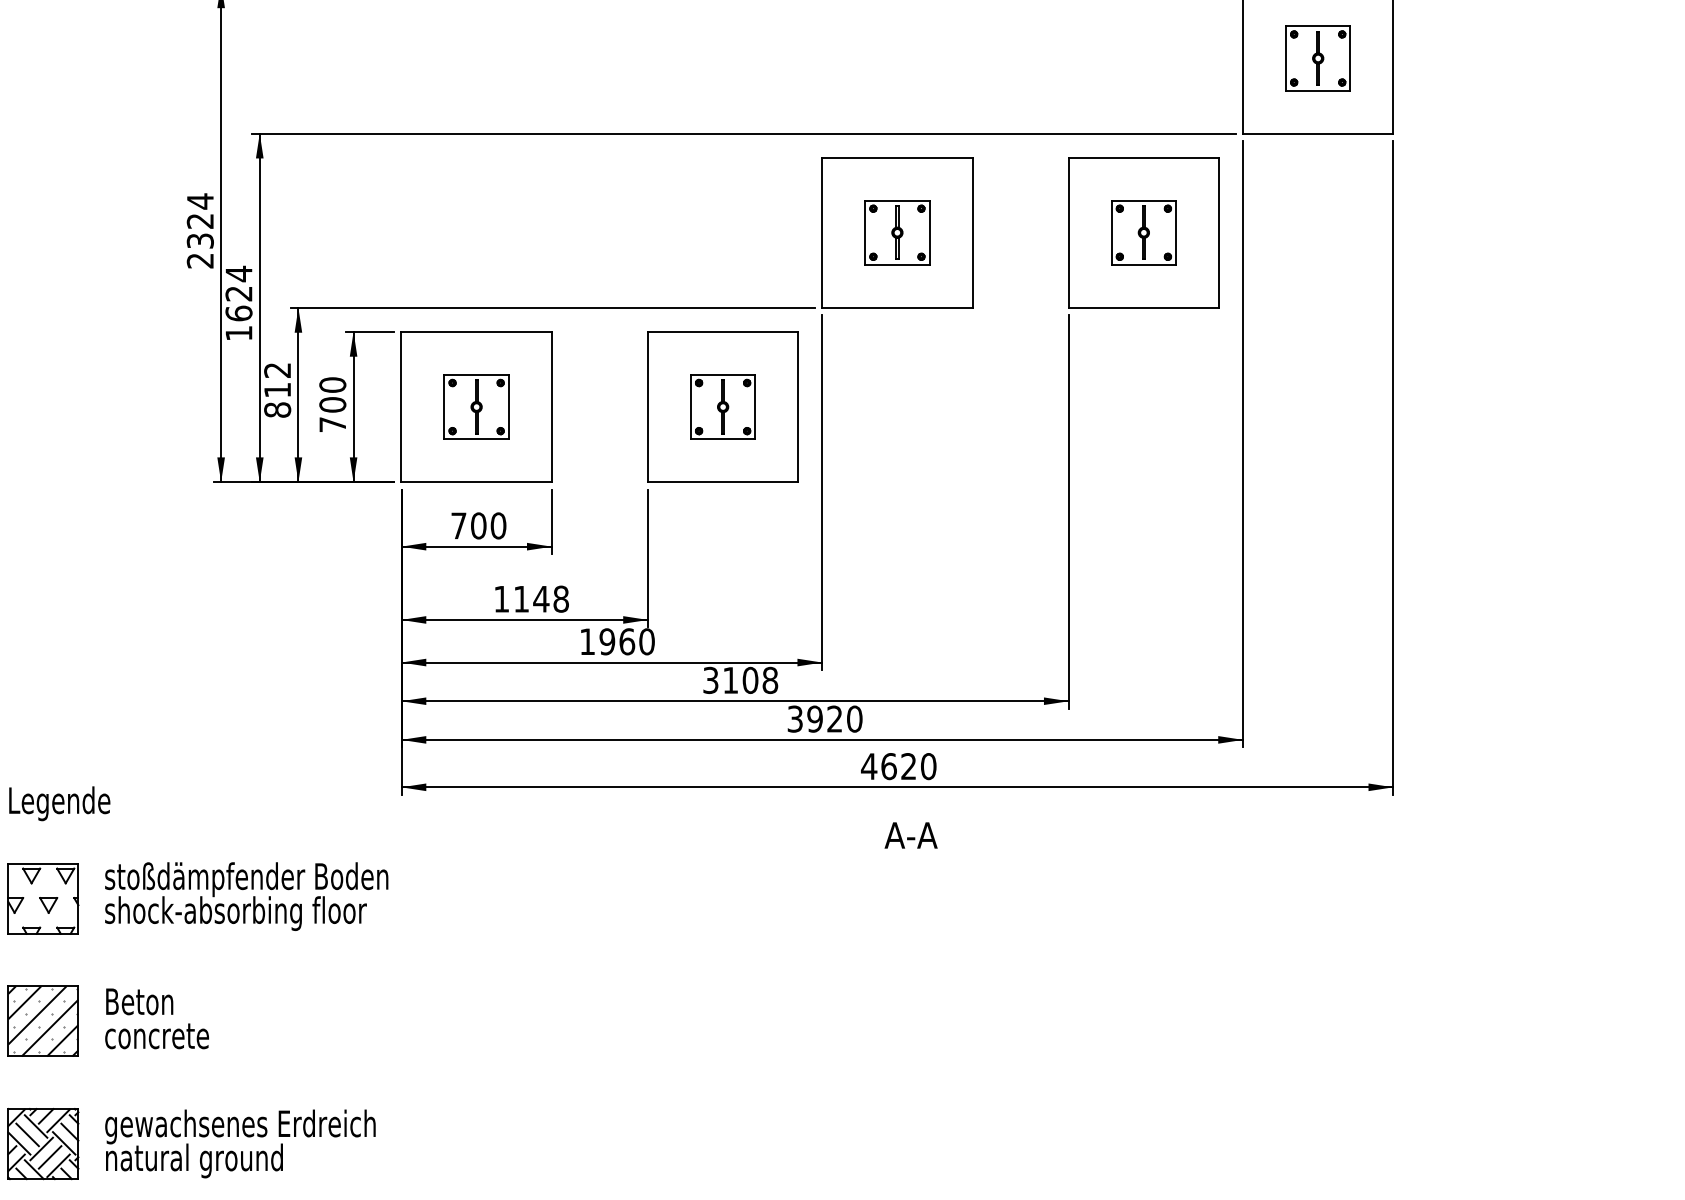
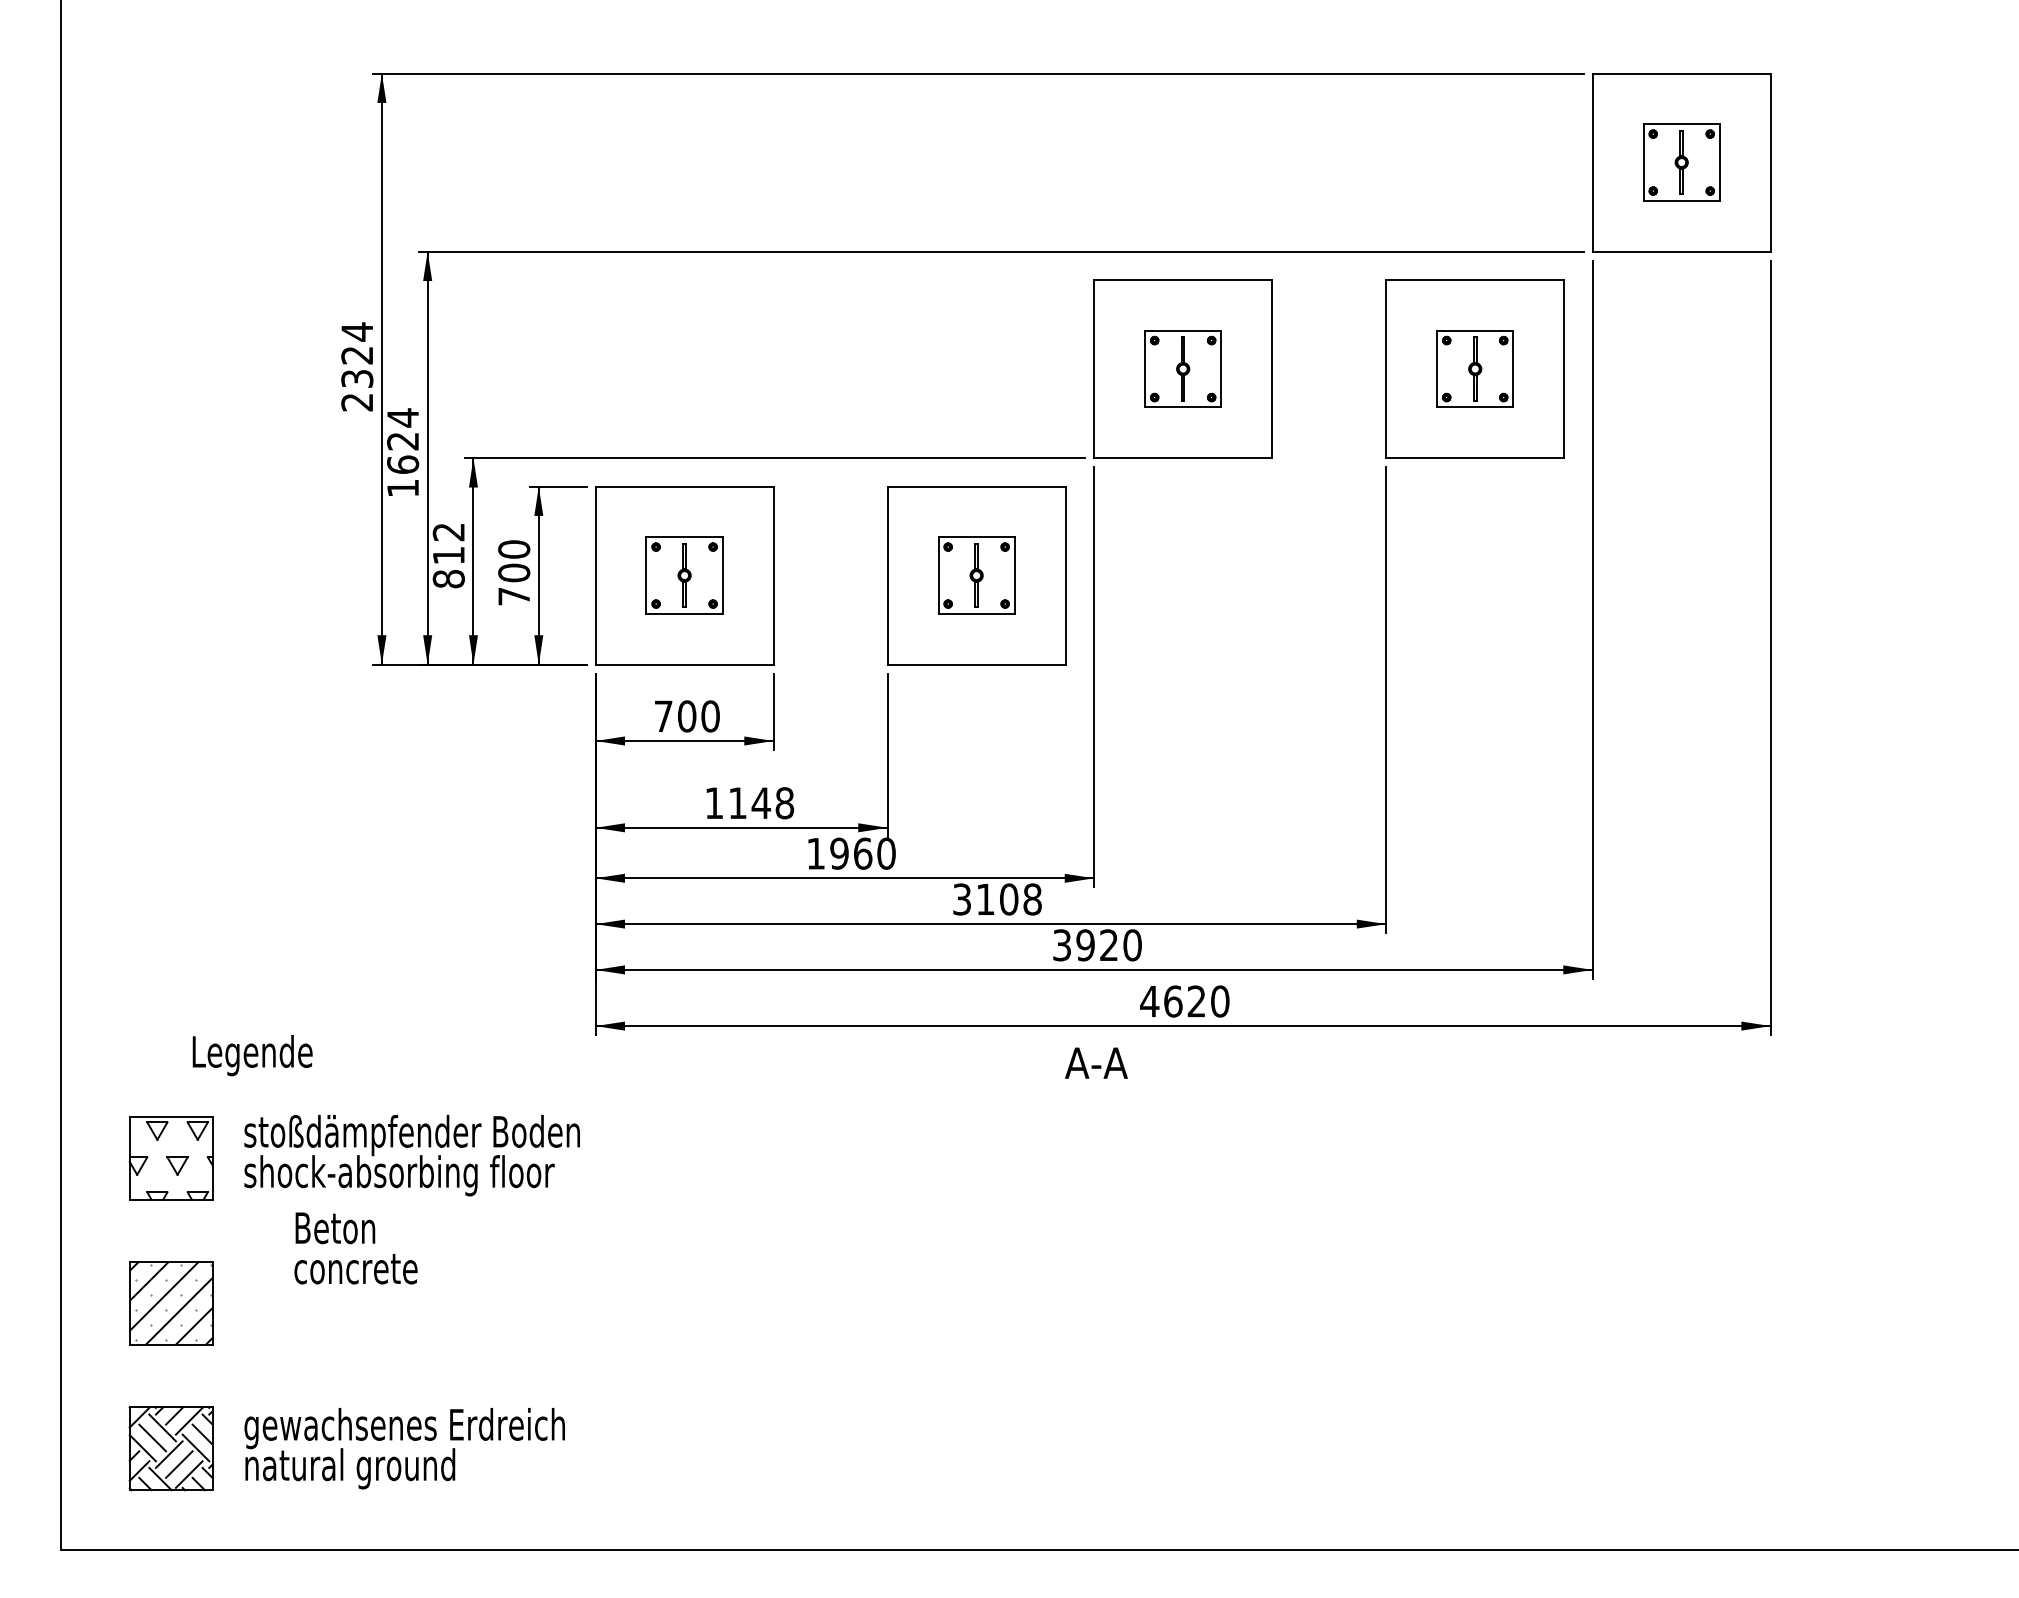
text: (59, 803) -> (252, 1055), moved
text: (911, 834) -> (1096, 1062), moved
text: (156, 1018) -> (355, 1248), moved

